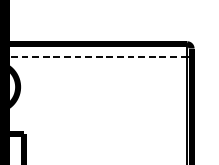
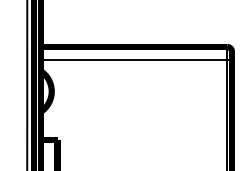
line: (96, 57) -> (133, 60), dashed -> solid

